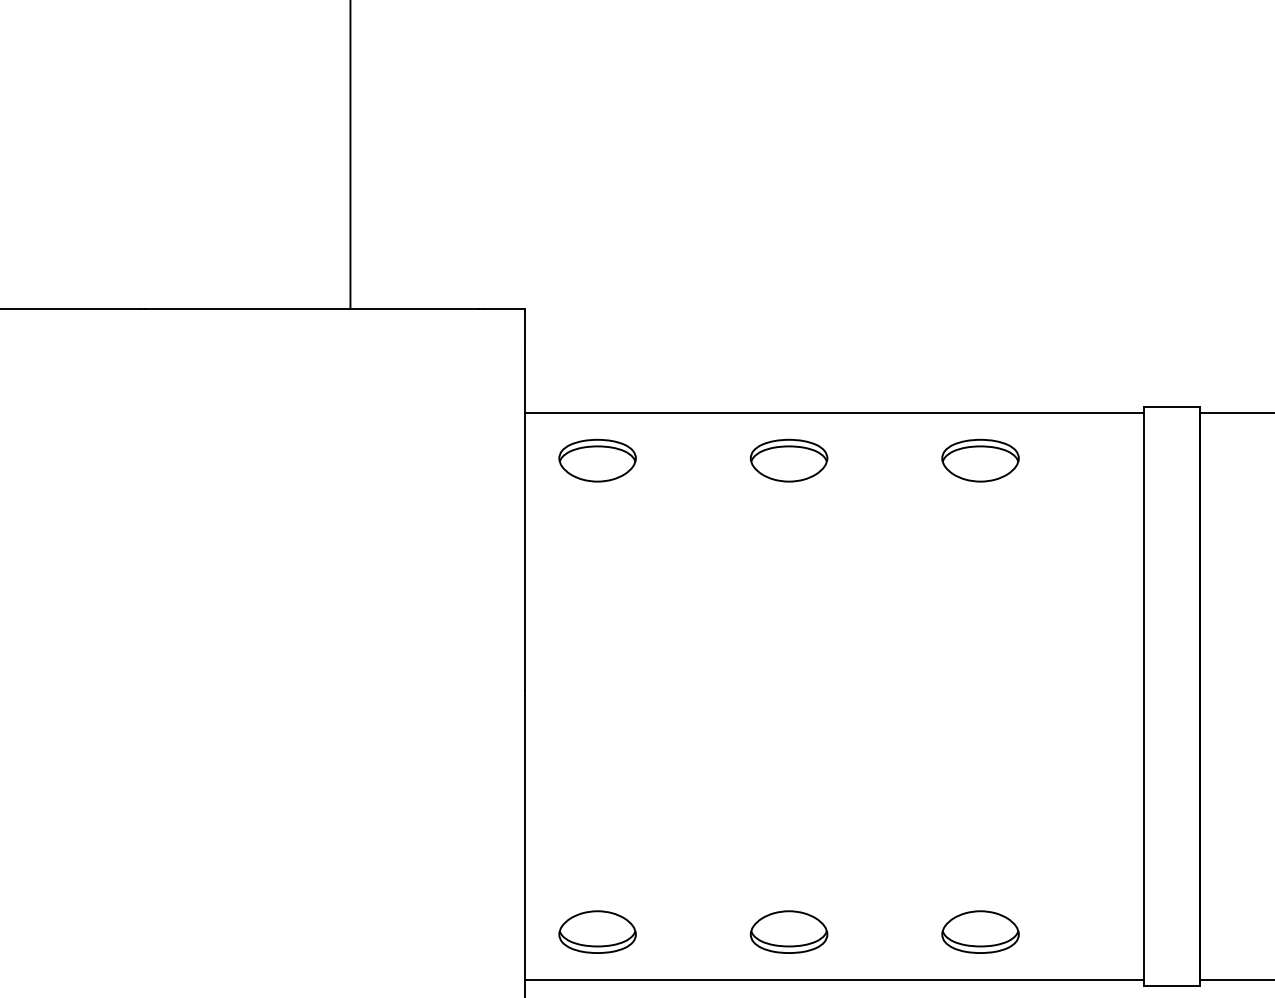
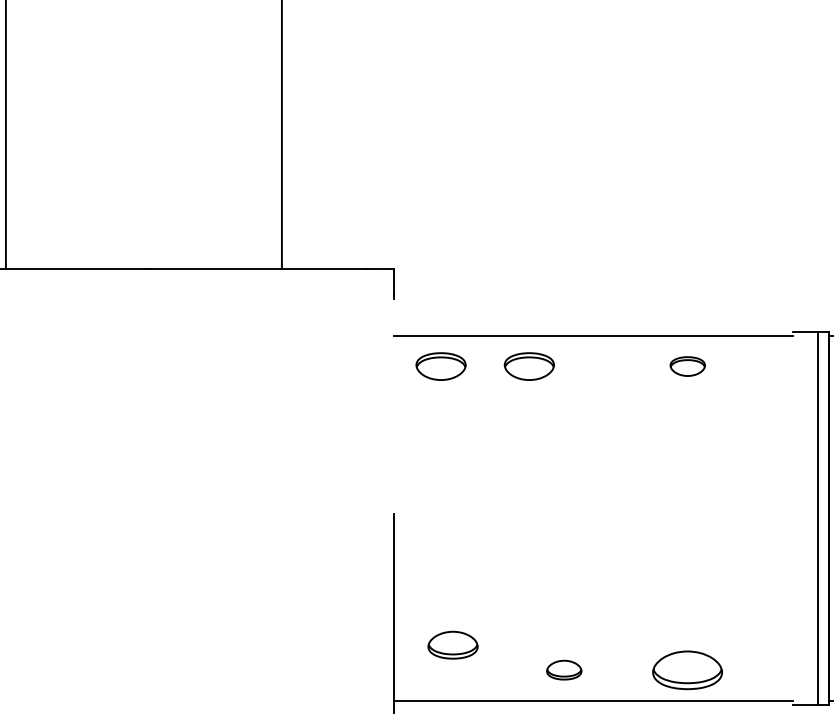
part: (787, 460) -> (528, 366), moved
part: (980, 460) -> (687, 366), size x0.7
line: (525, 521) -> (394, 405), removed
line: (1144, 696) -> (818, 518), moved
part: (596, 931) -> (452, 644), moved
part: (787, 931) -> (563, 669), size x0.7
part: (980, 931) -> (687, 669), size x1.4

